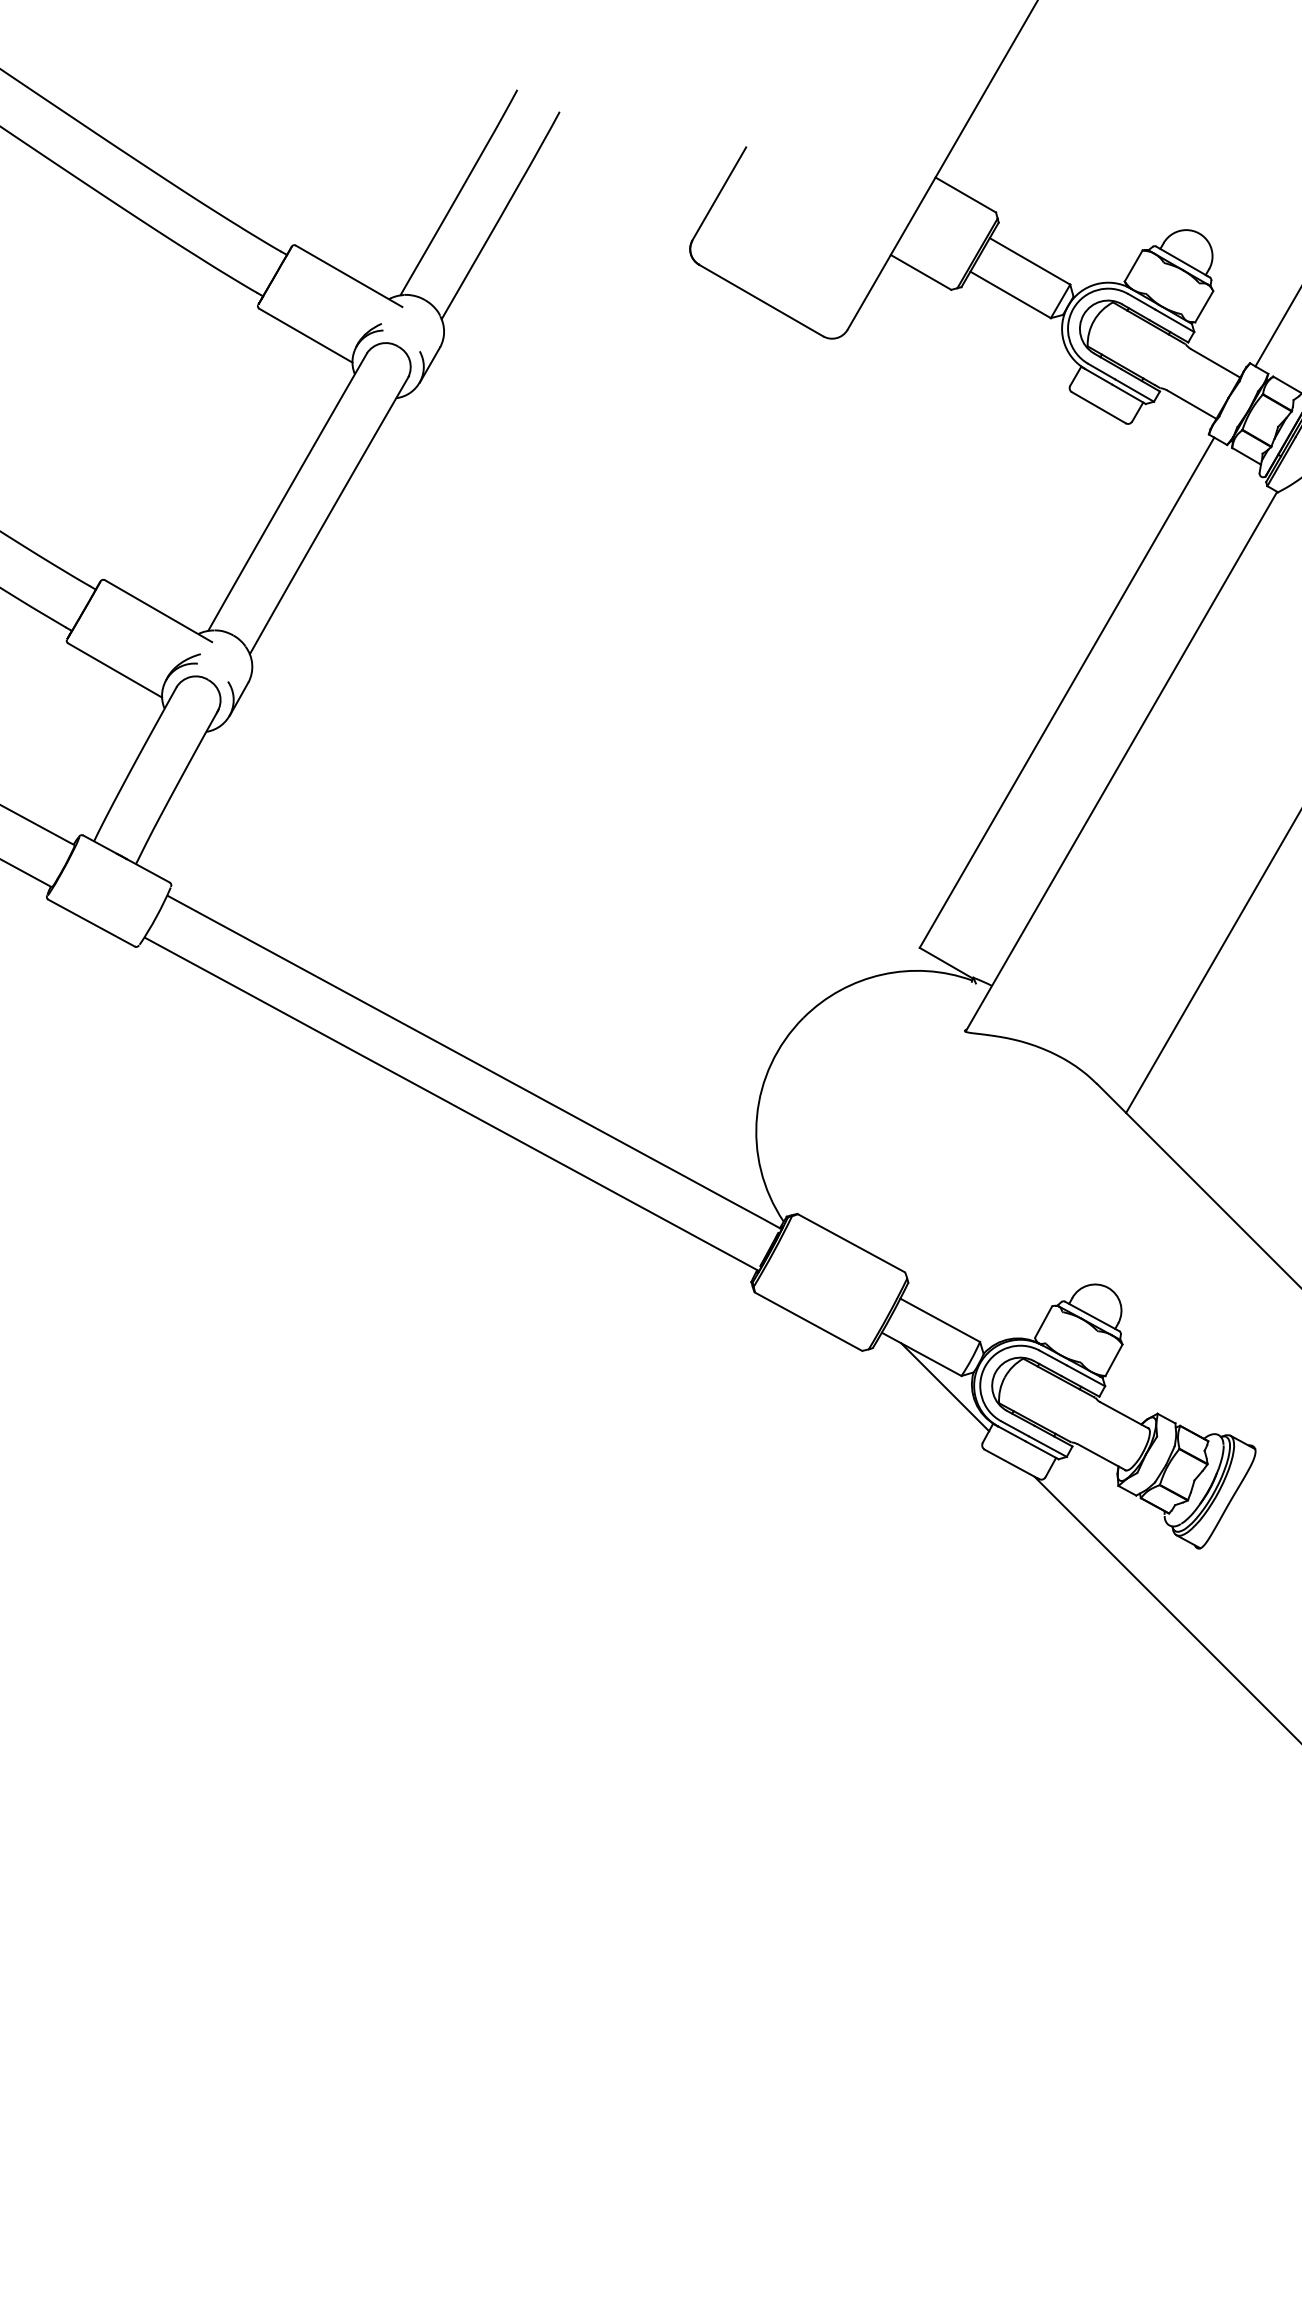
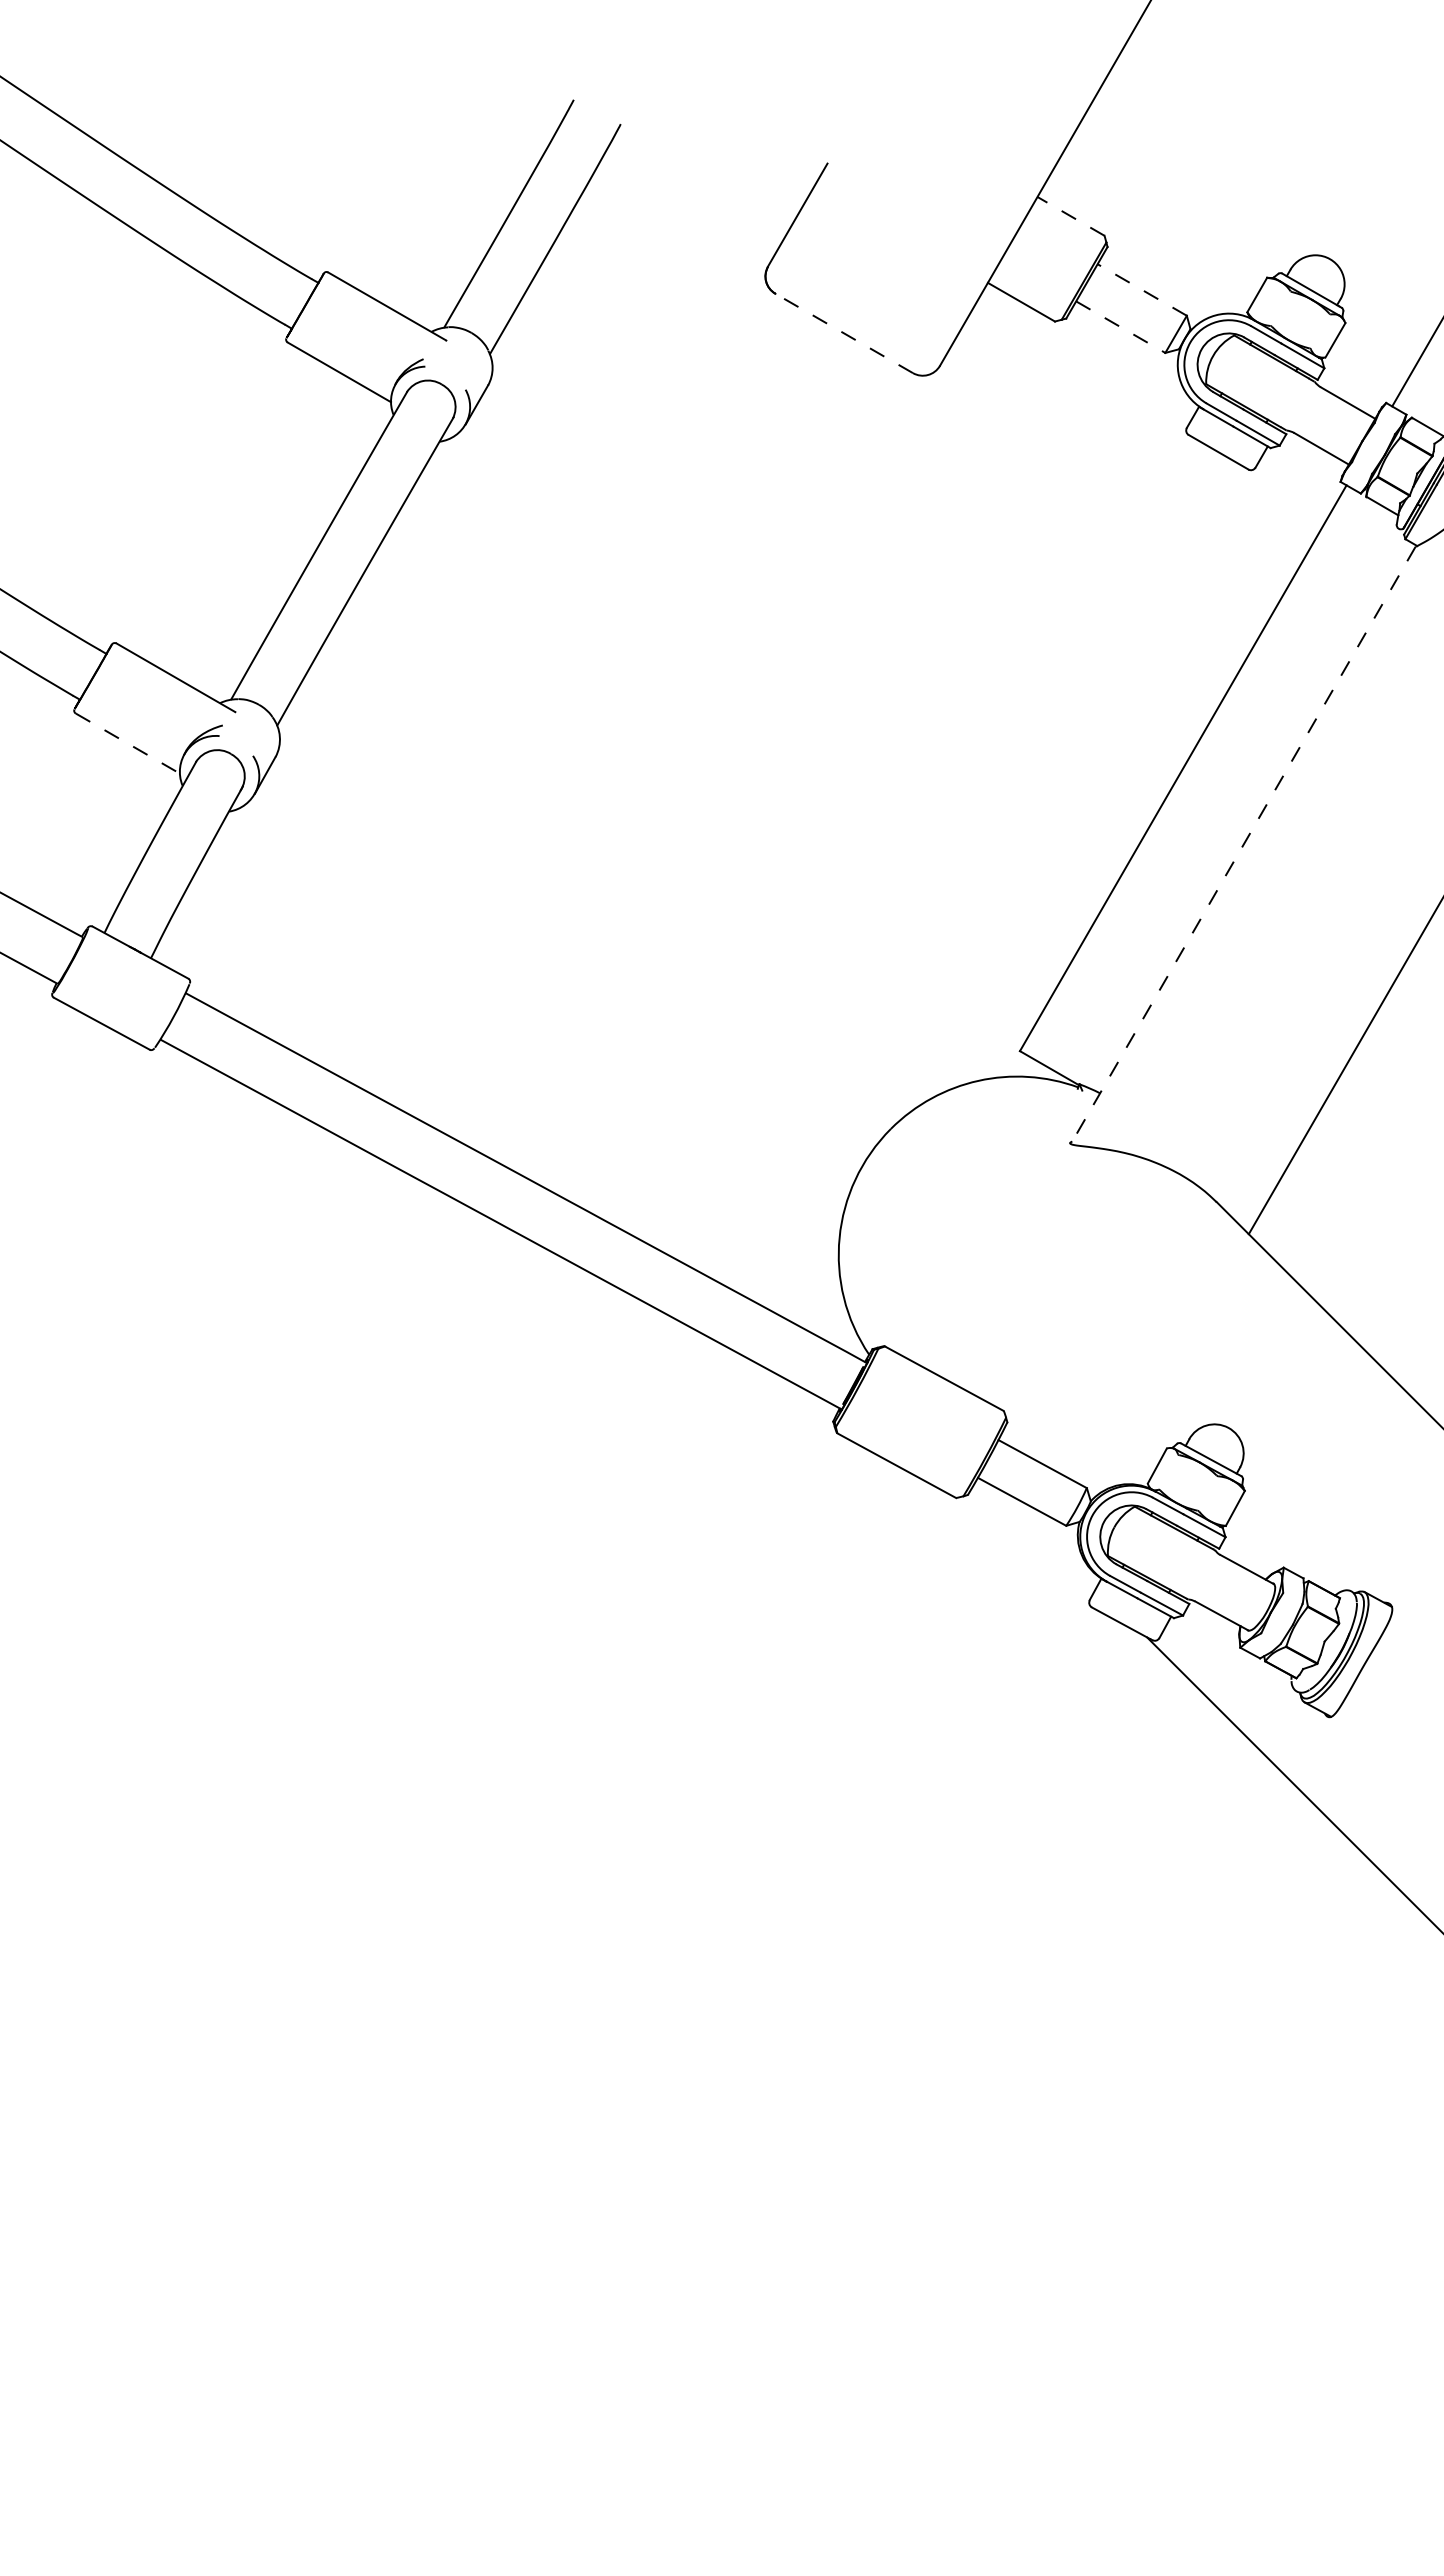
line: (966, 195) -> (1071, 216), solid -> dashed
line: (1030, 261) -> (1142, 290), solid -> dashed
line: (1010, 295) -> (1120, 327), solid -> dashed
line: (760, 300) -> (843, 333), solid -> dashed
line: (114, 670) -> (127, 743), solid -> dashed
line: (1121, 762) -> (1243, 845), solid -> dashed
line: (944, 1387) -> (1047, 1538), removed

